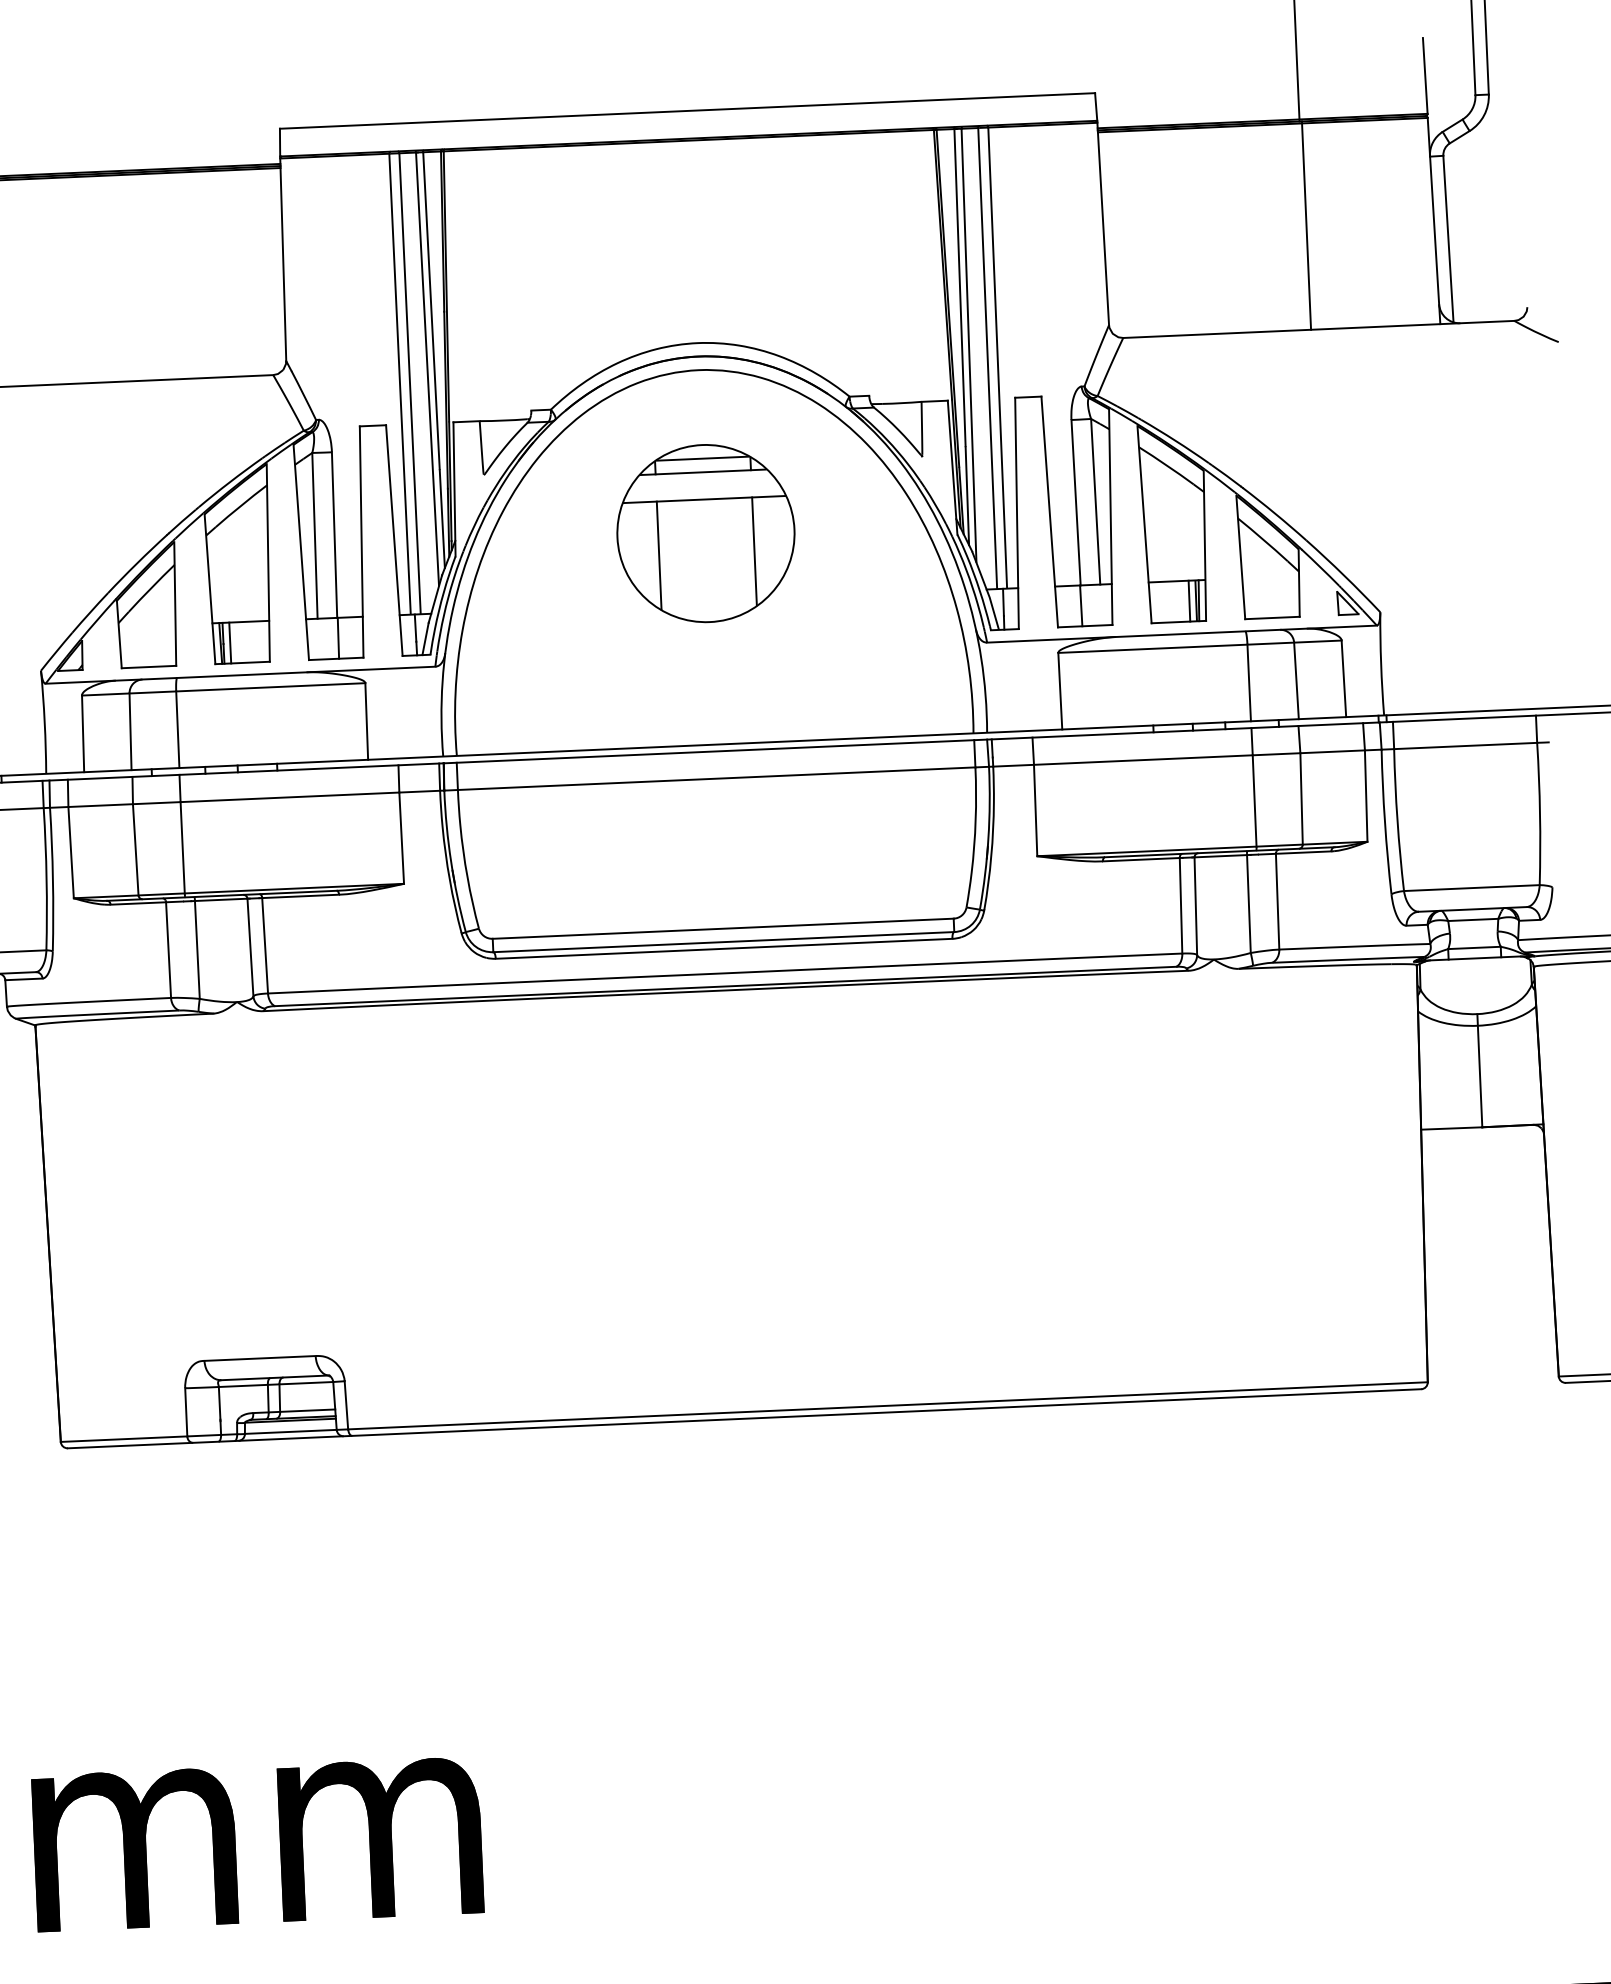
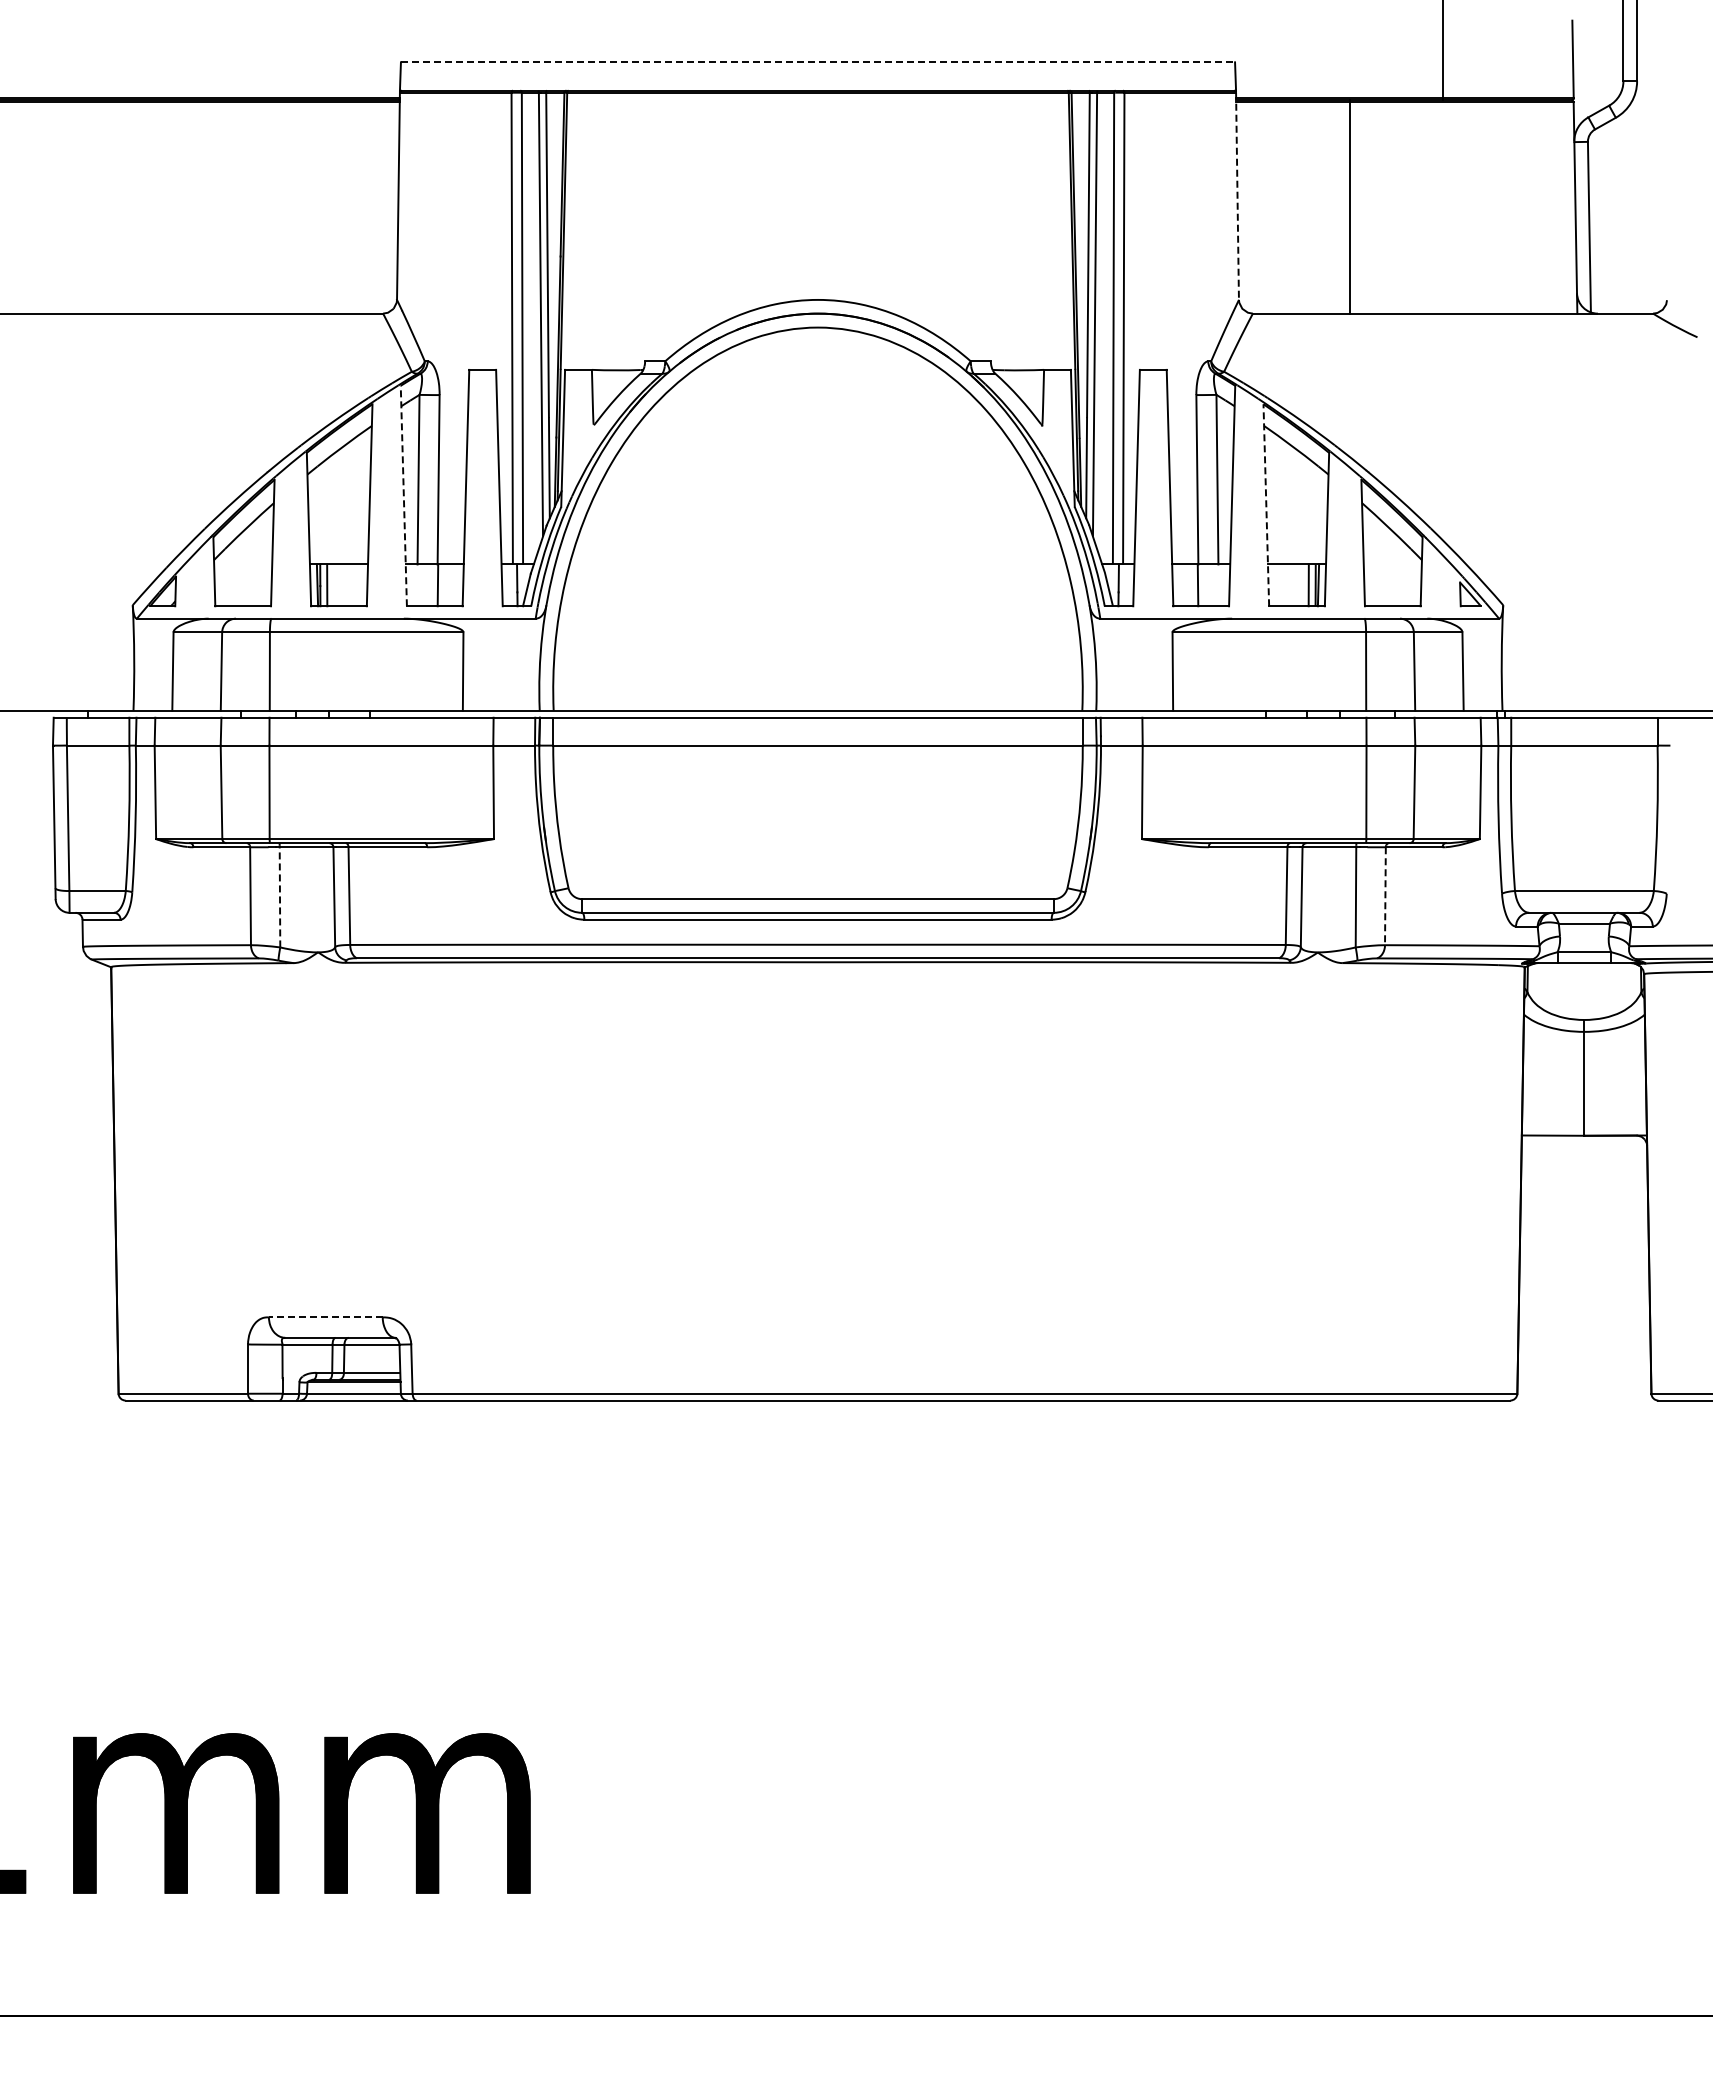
line: (688, 111) -> (818, 62), solid -> dashed
line: (1103, 224) -> (1237, 196), solid -> dashed
line: (1306, 225) -> (1350, 206), moved
line: (1144, 523) -> (1266, 504), solid -> dashed
part: (705, 533) -> (817, 494), removed
line: (300, 551) -> (403, 495), solid -> dashed
line: (1277, 901) -> (1385, 896), solid -> dashed
line: (196, 949) -> (279, 896), solid -> dashed
line: (259, 1358) -> (325, 1317), solid -> dashed

